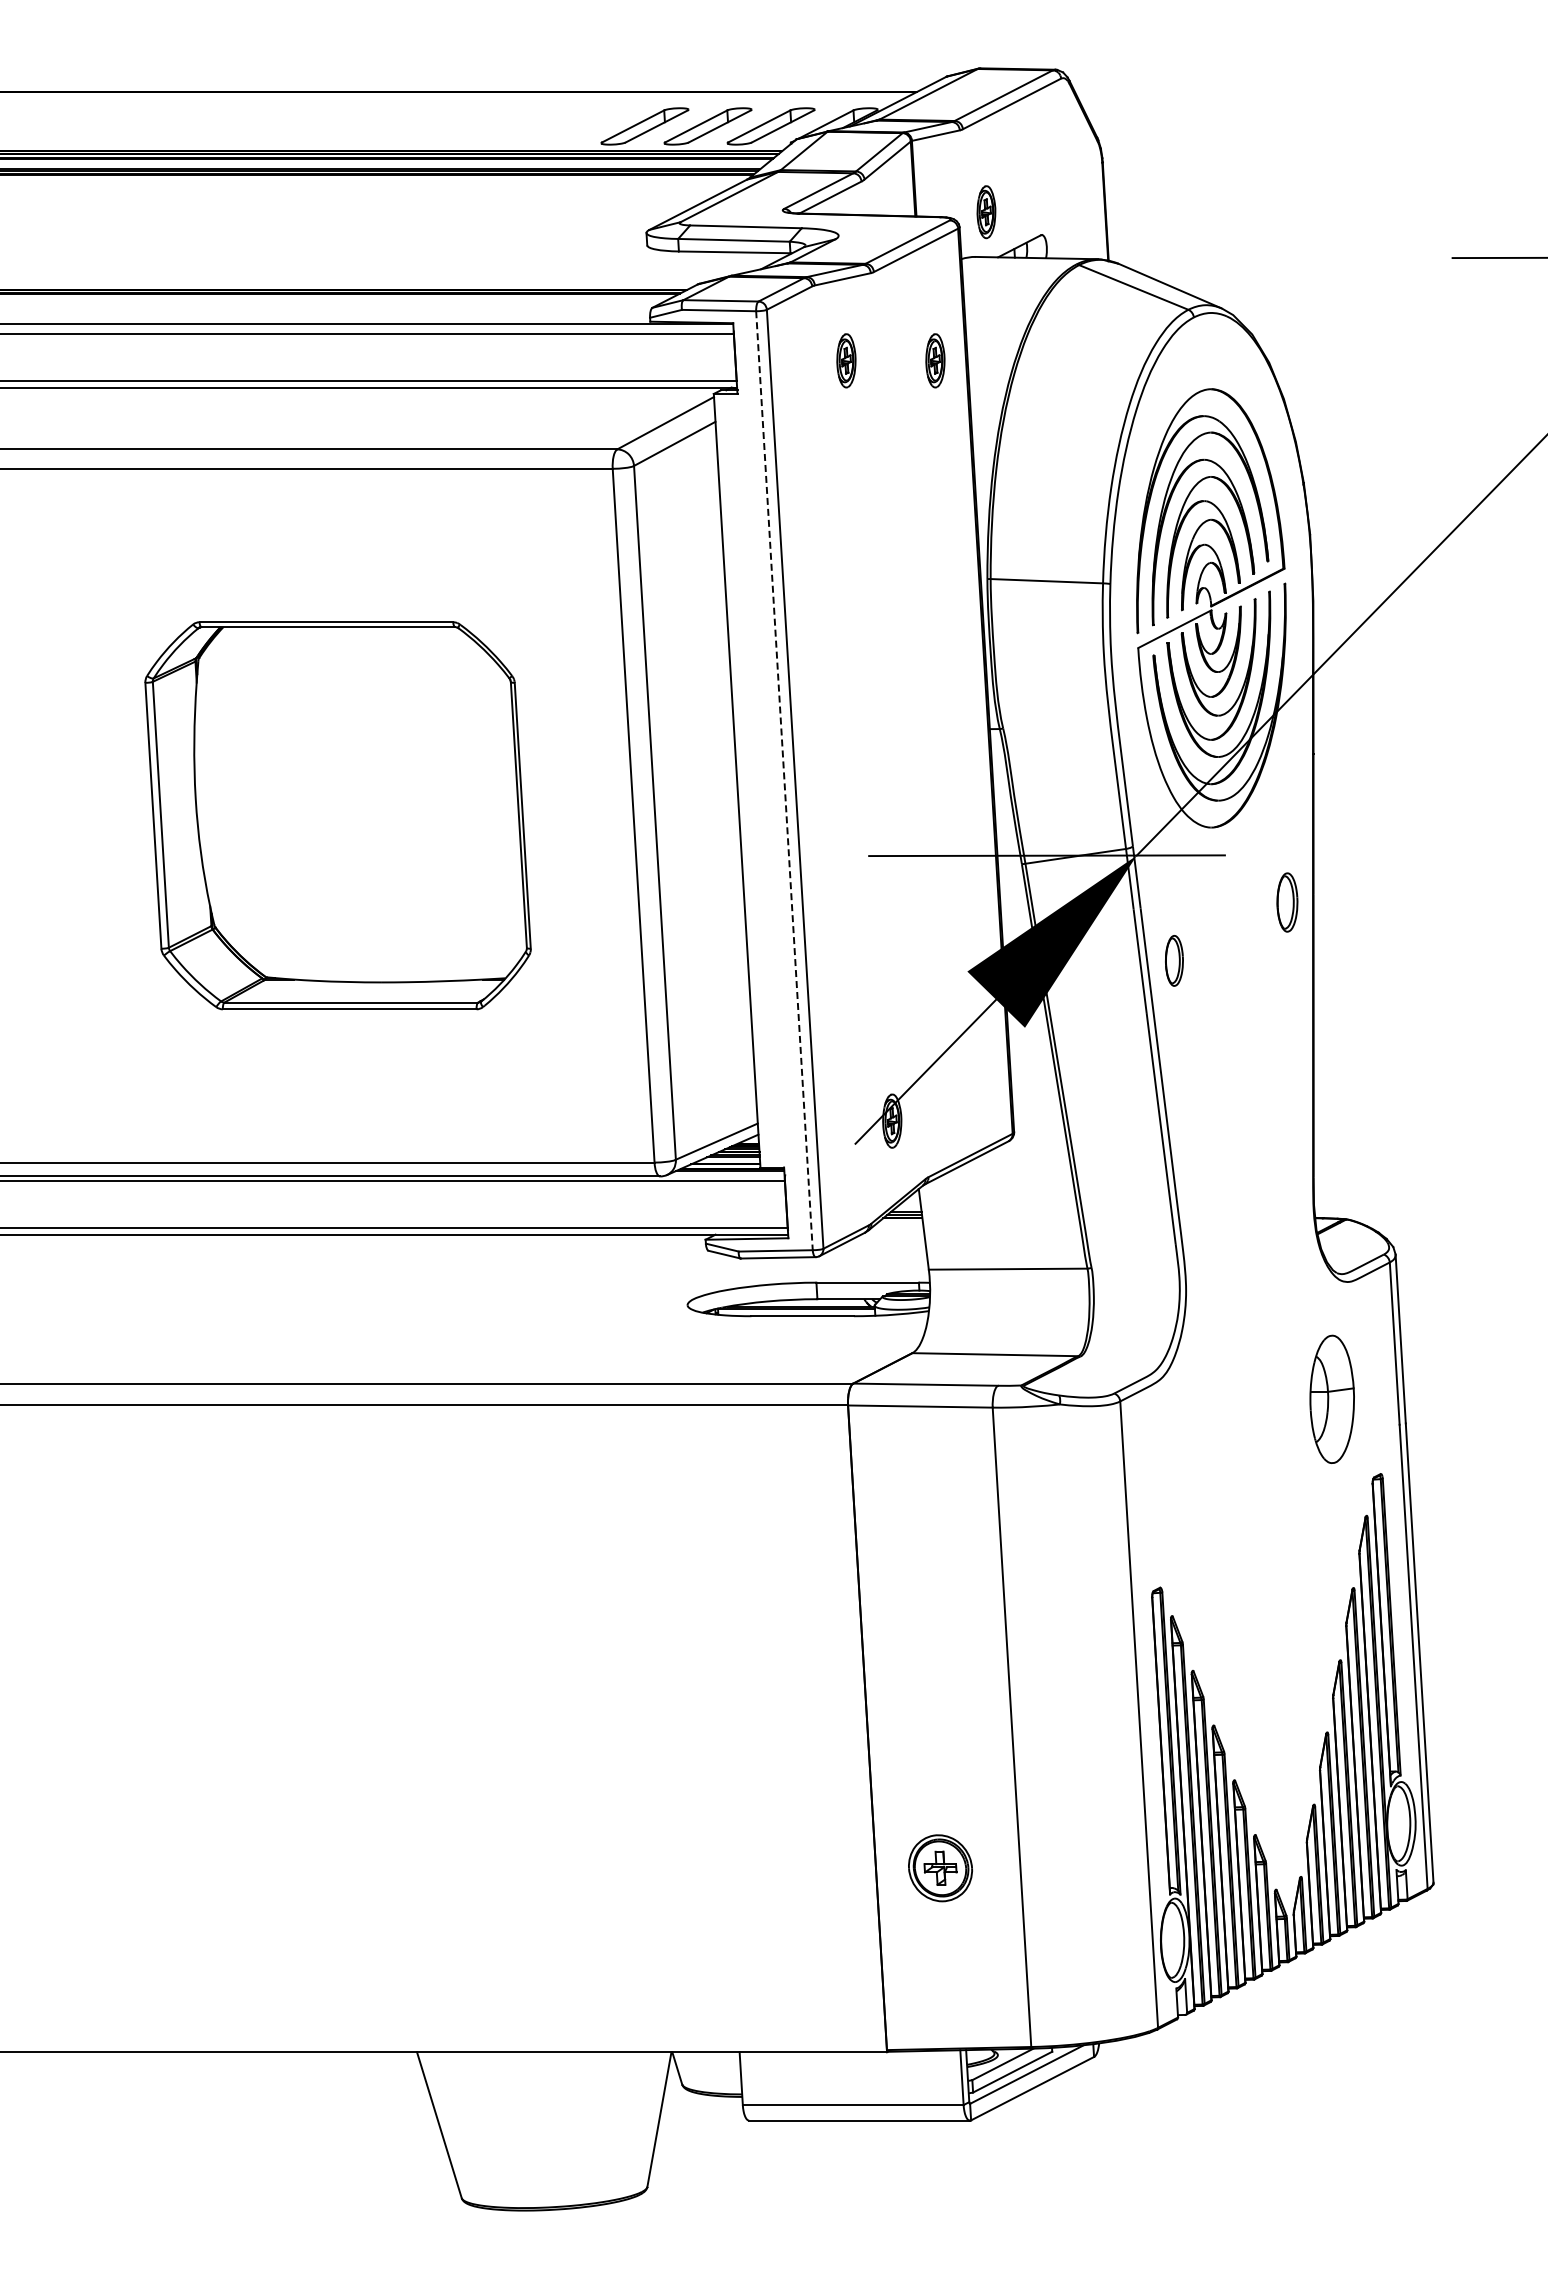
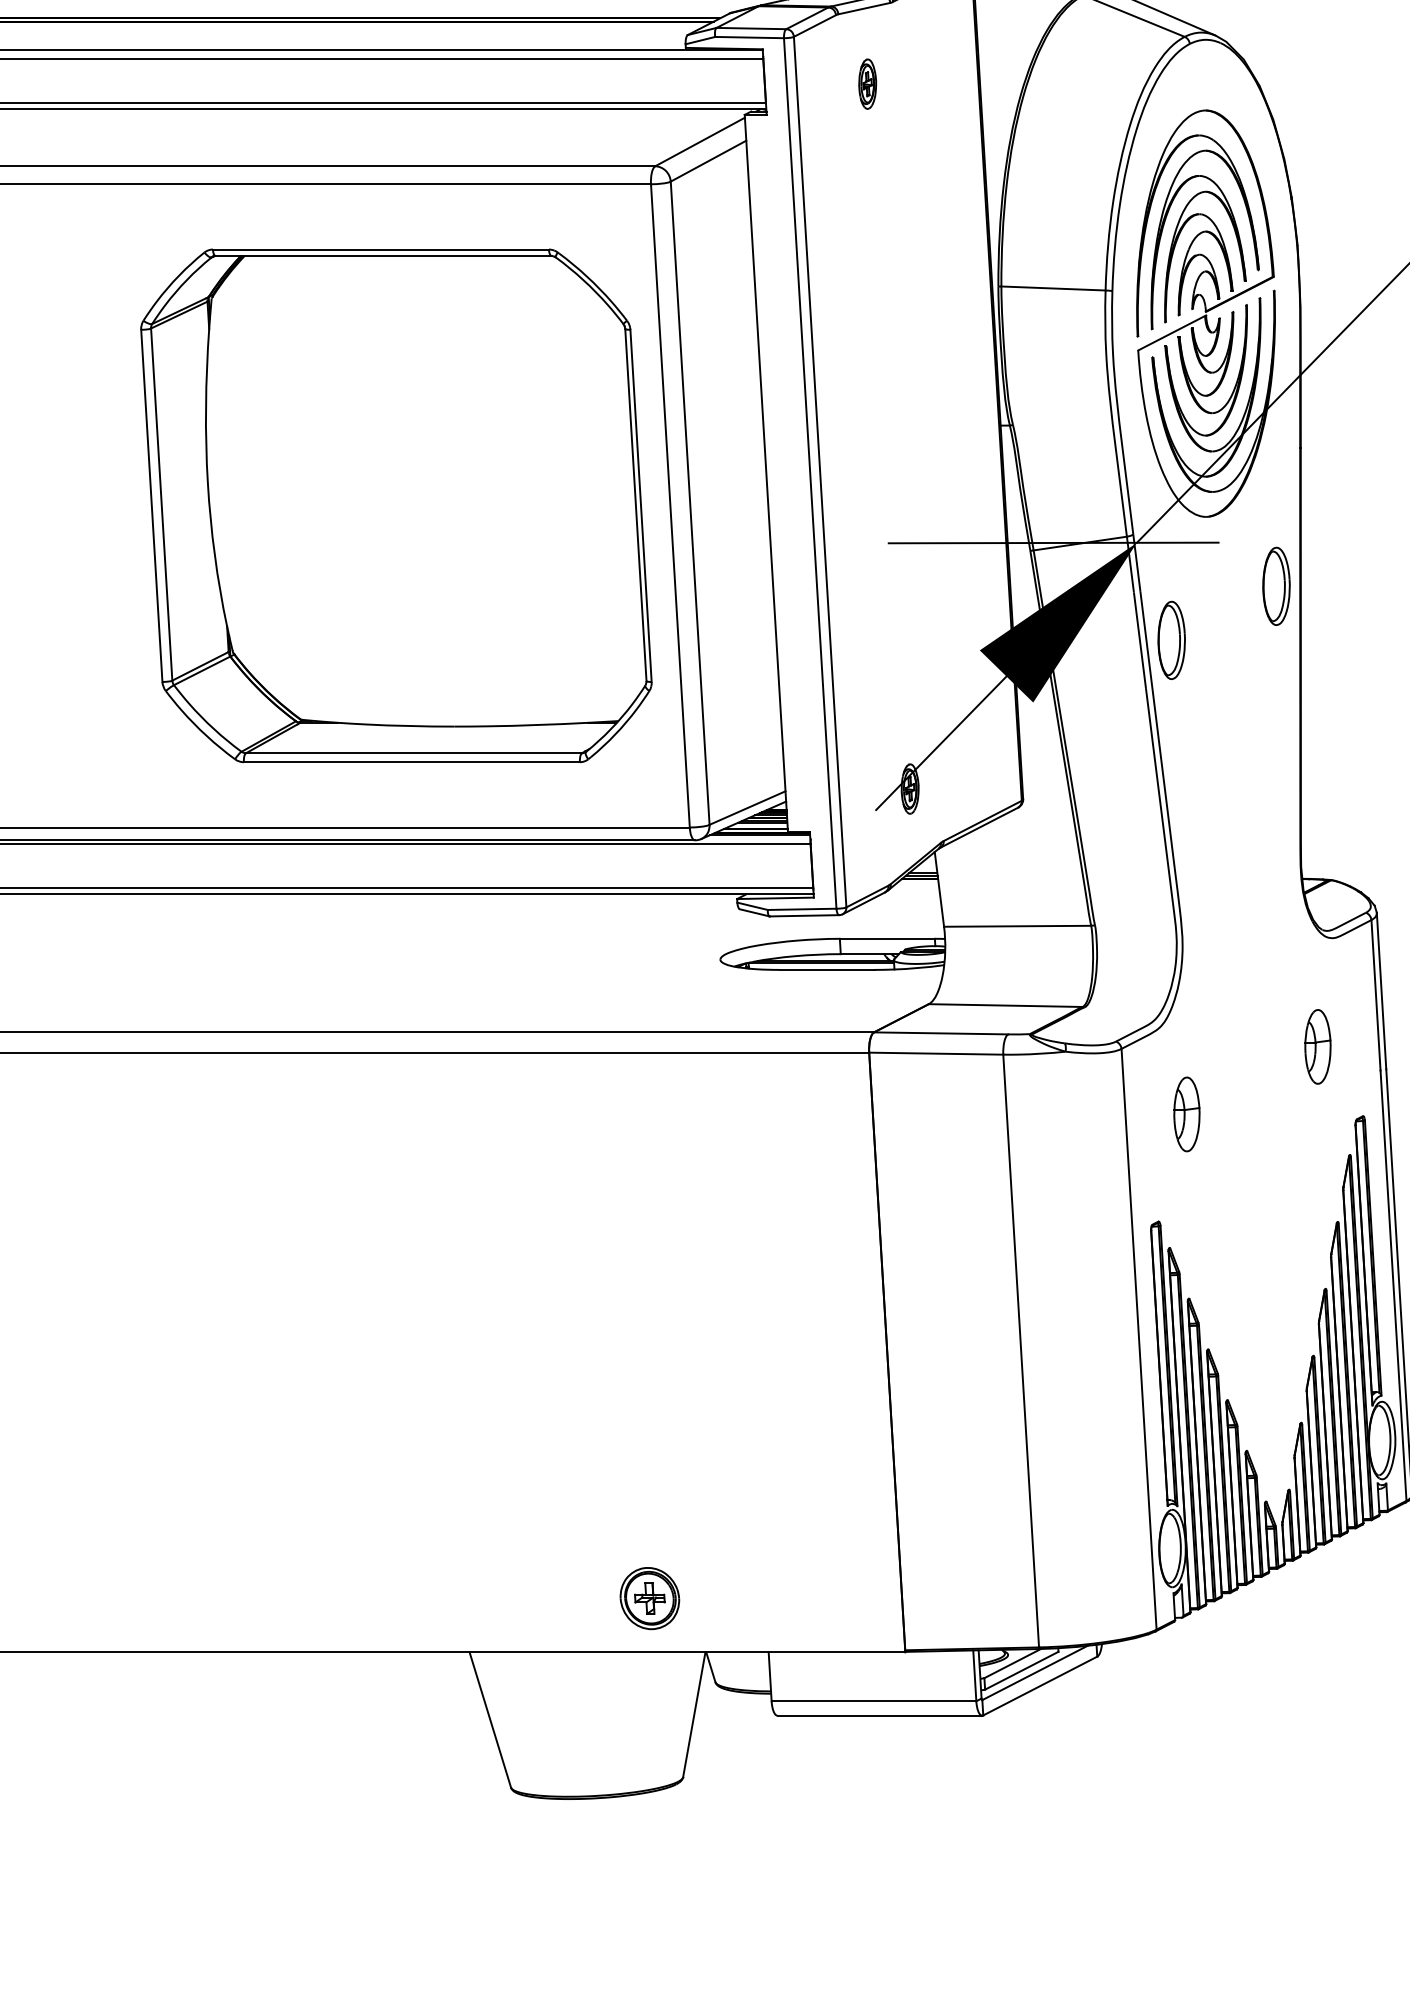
part: (935, 360) -> (950, 83), removed
line: (784, 781) -> (810, 474), dashed -> solid
part: (337, 815) -> (395, 505), size x1.43
part: (1287, 902) -> (1276, 586), size x1.43
part: (1174, 960) -> (1171, 640), size x1.67
part: (1331, 1398) -> (1317, 1046), size x0.62
part: (1190, 1471) -> (1186, 1113), added
part: (940, 1868) -> (649, 1598), moved

